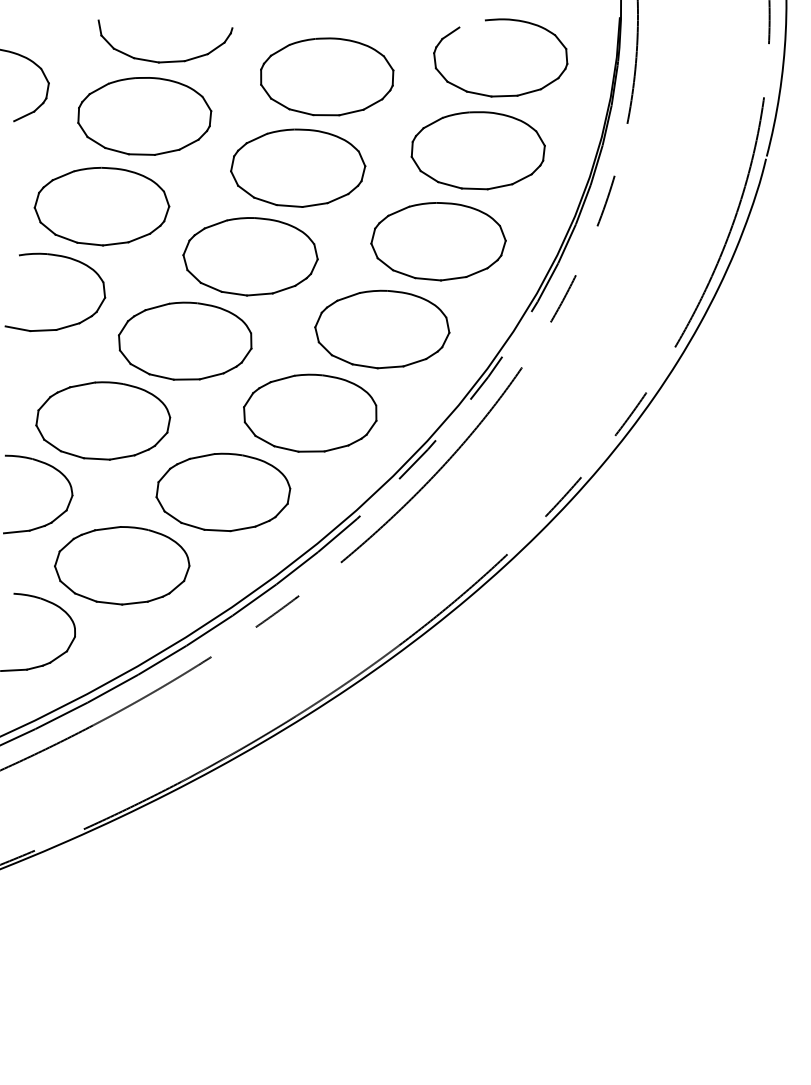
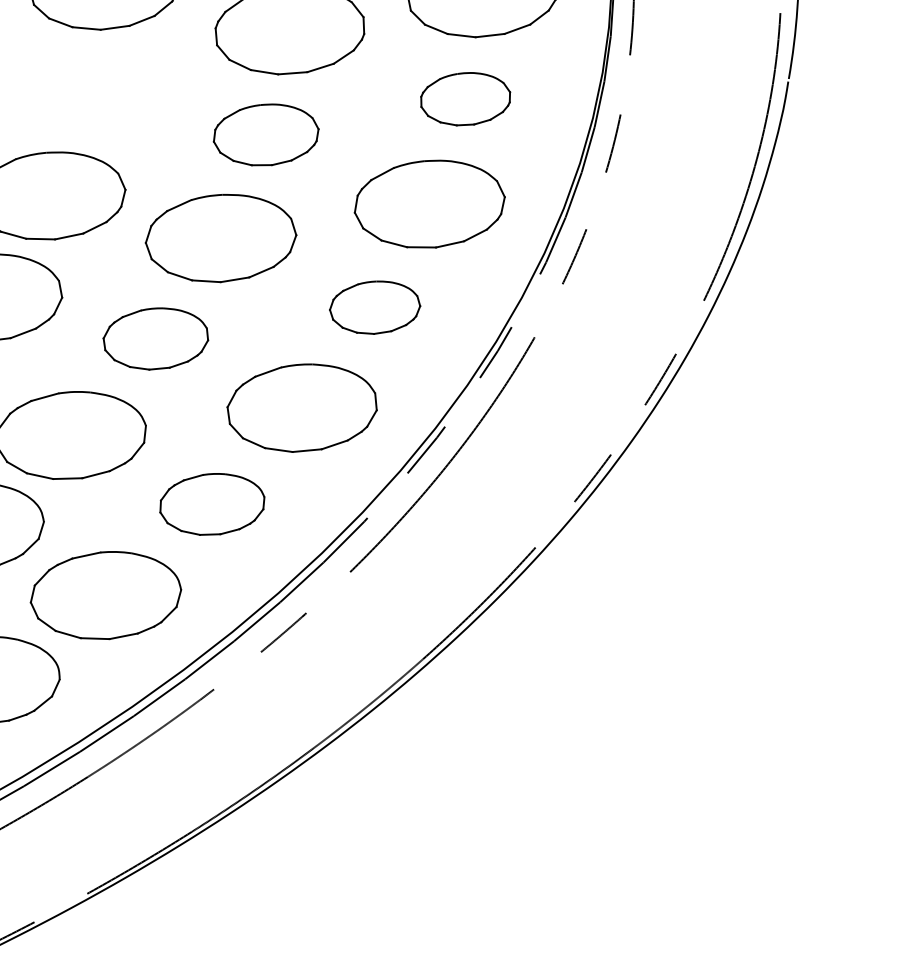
part: (144, 116) -> (89, 91), removed
part: (477, 150) -> (464, 98), size x0.6
part: (298, 167) -> (266, 134), size x0.7
part: (382, 329) -> (375, 307), size x0.6
part: (185, 340) -> (155, 338), size x0.7
part: (223, 492) -> (212, 504), size x0.7

